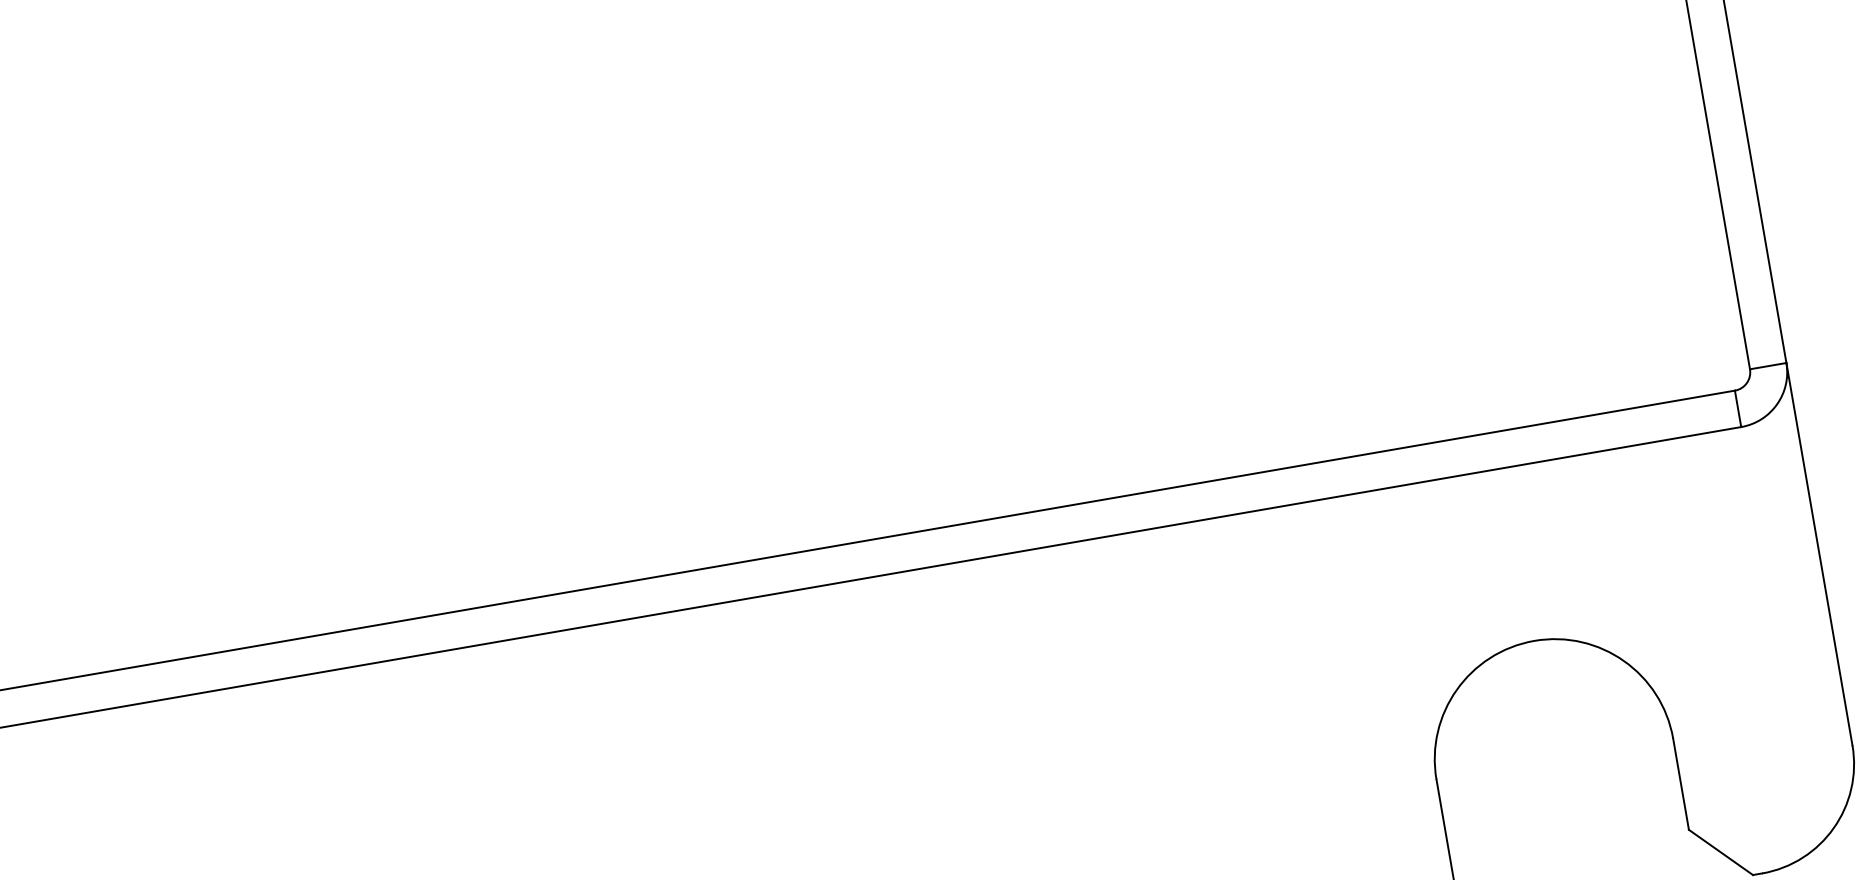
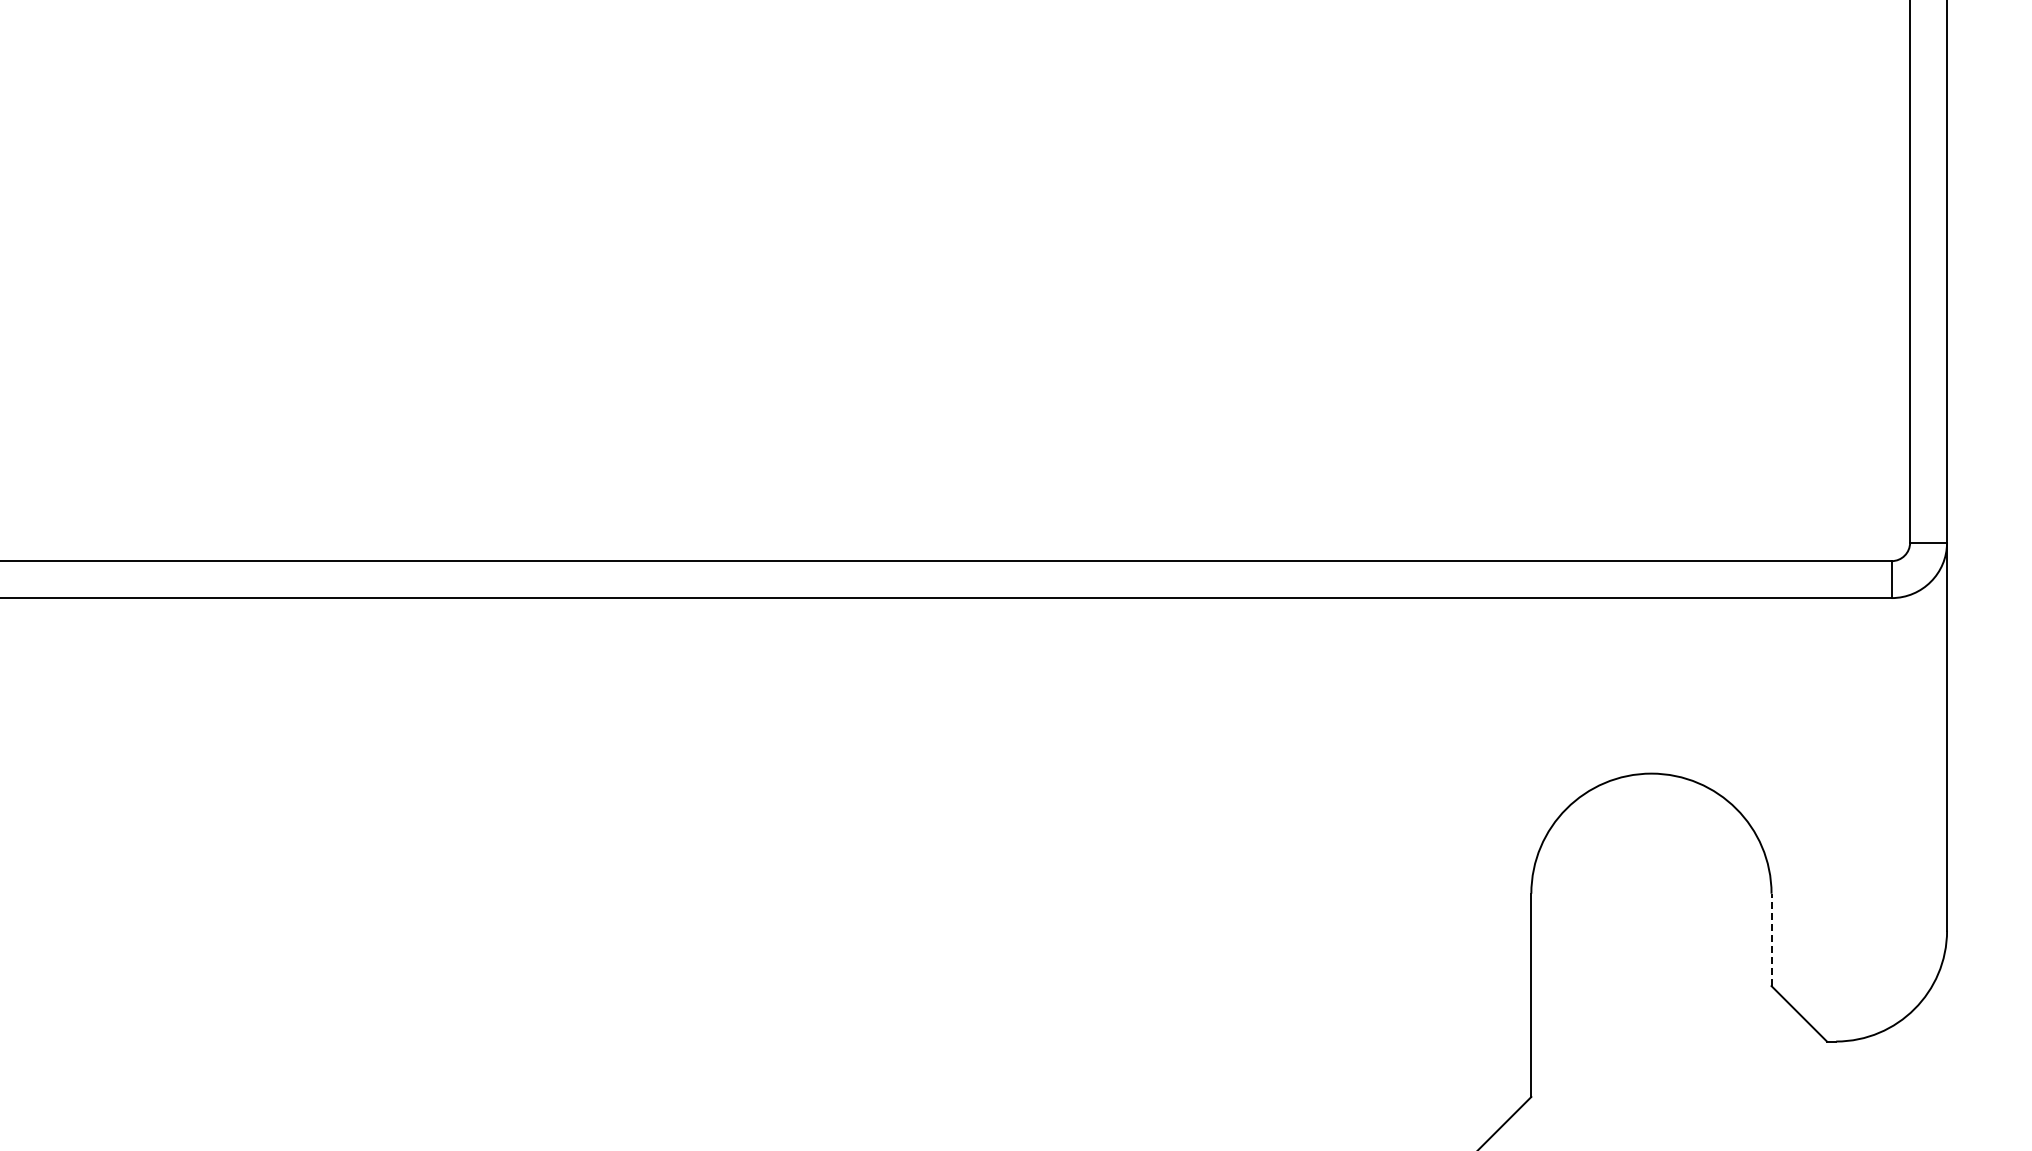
line: (1680, 783) -> (1771, 939), solid -> dashed

